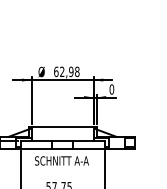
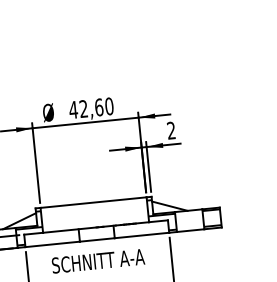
text: (66, 71) -> (90, 107), 62,98 -> 42,60
text: (111, 89) -> (170, 130), 0 -> 2

